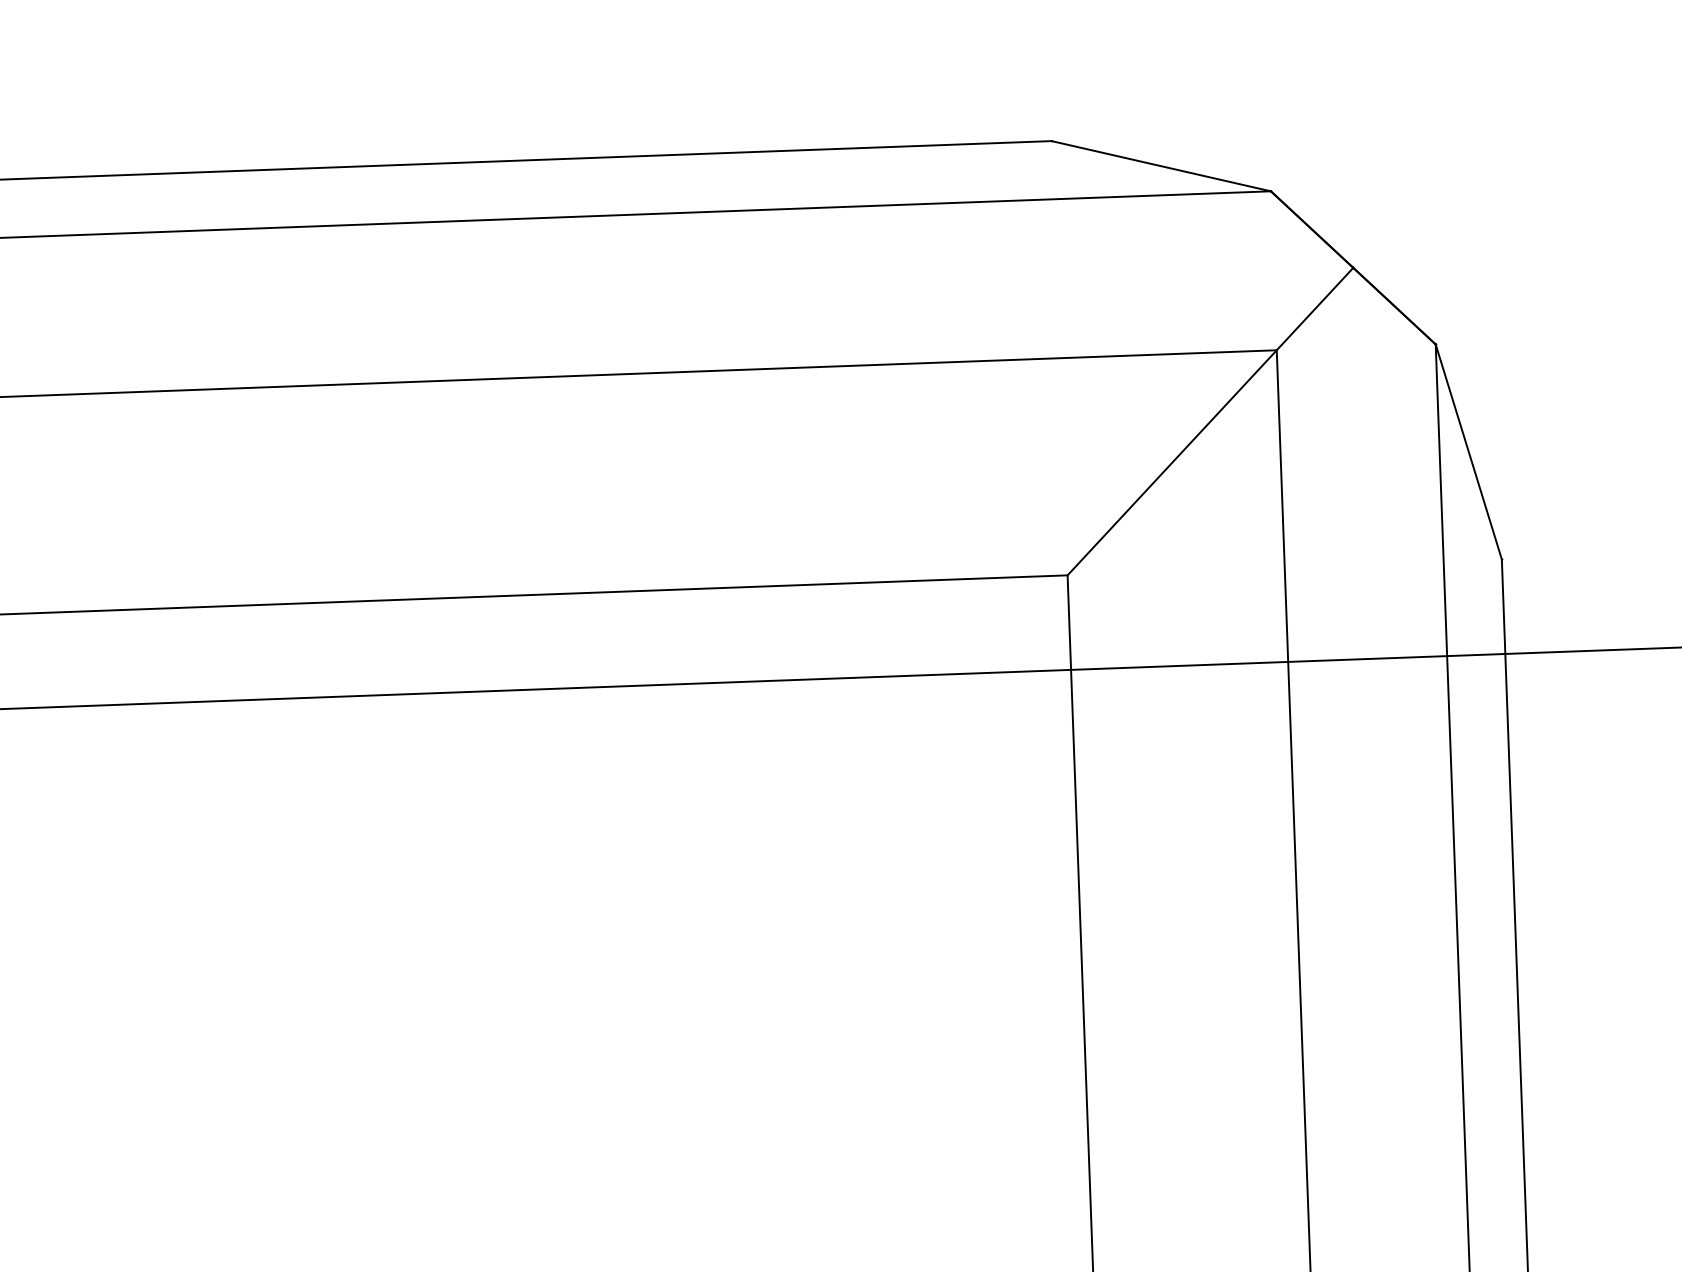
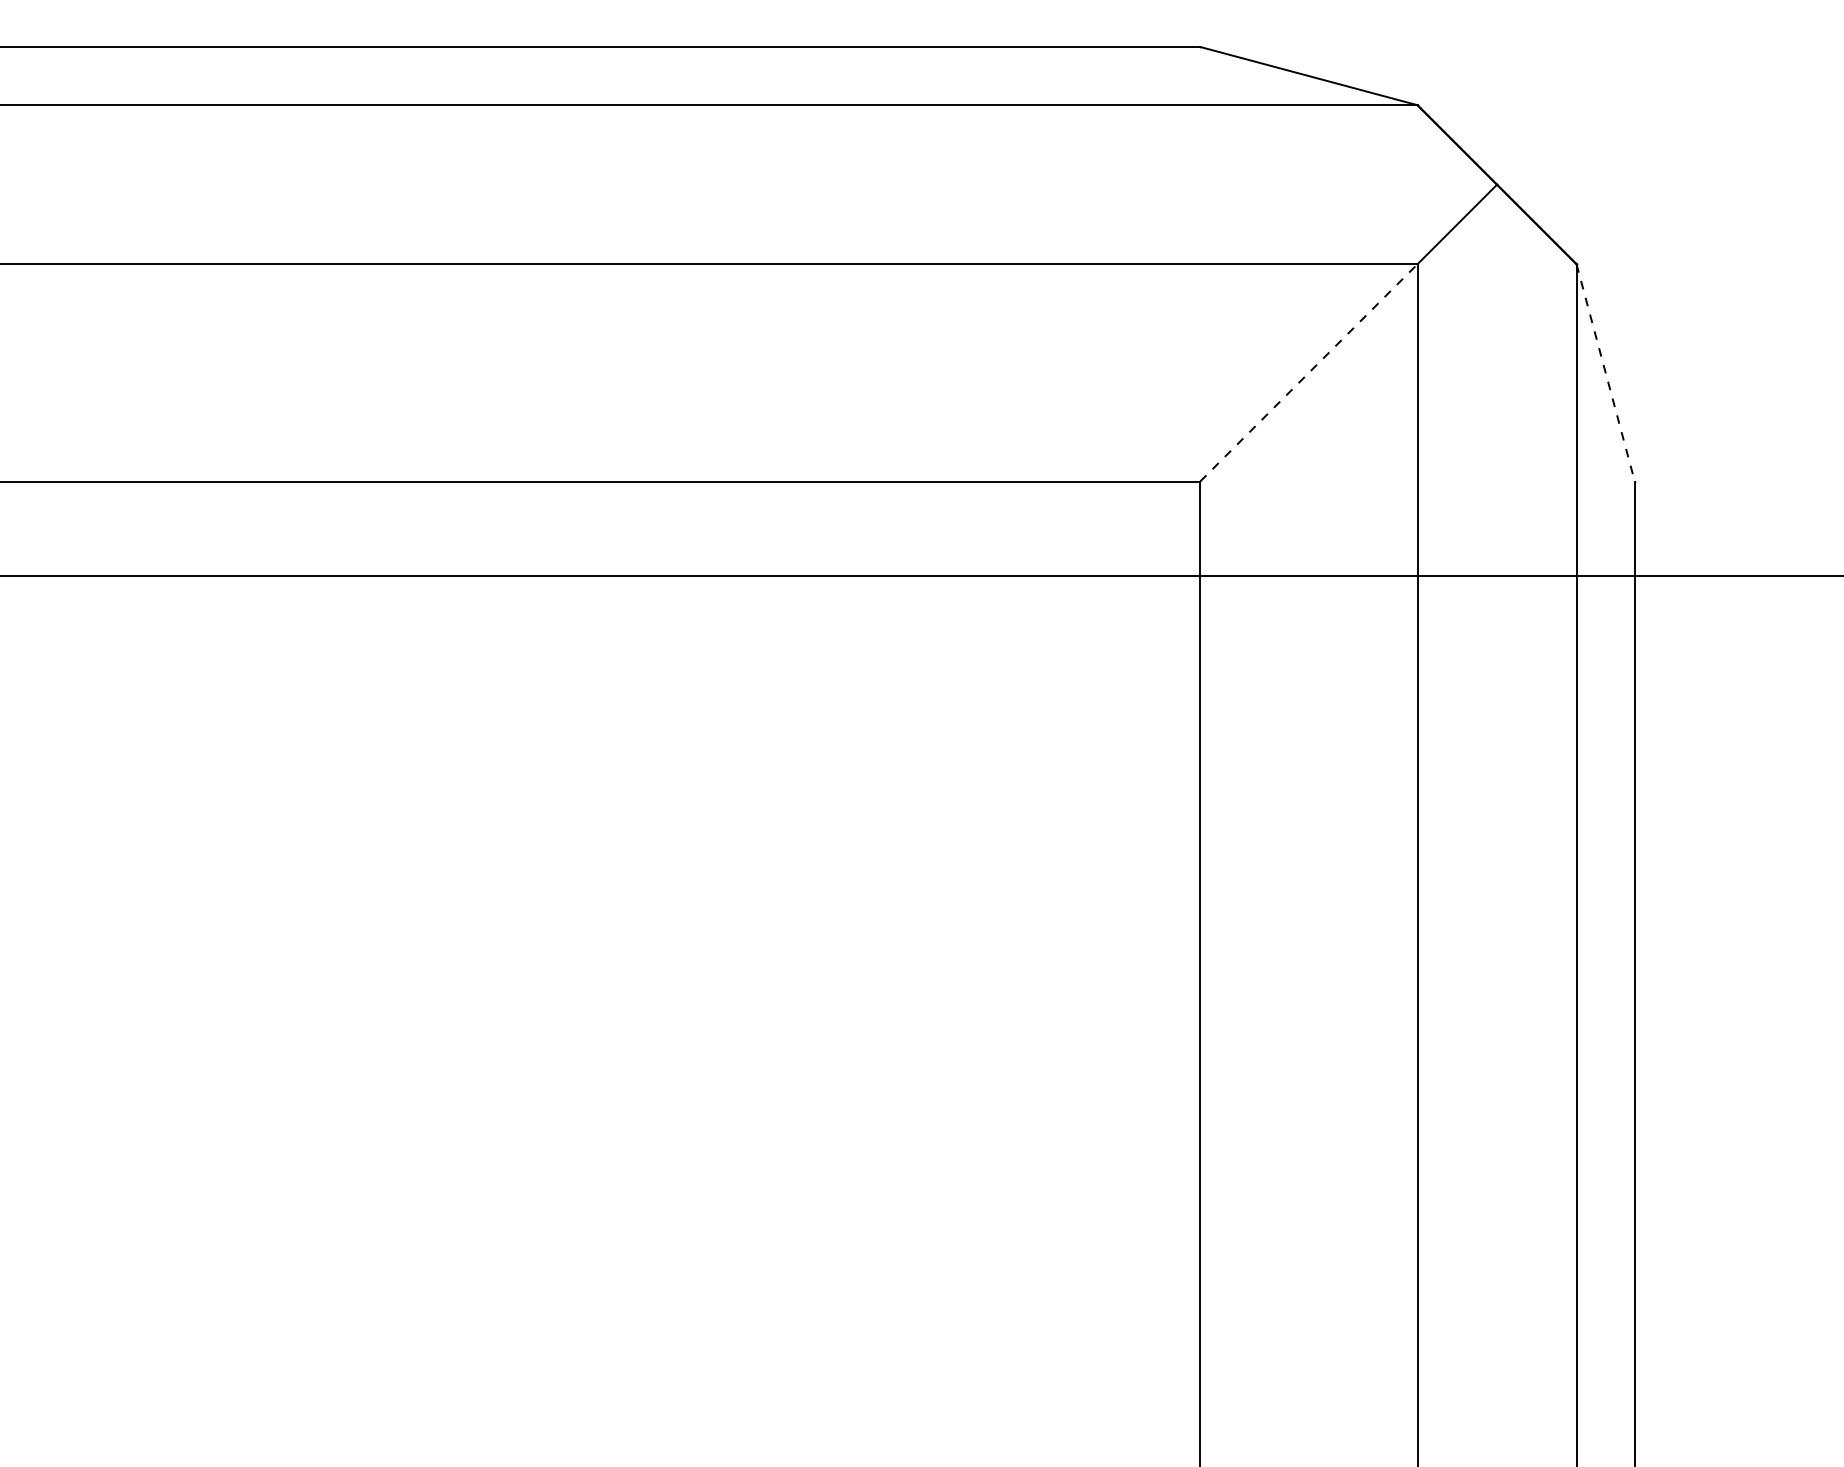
line: (1468, 452) -> (1605, 373), solid -> dashed
line: (1171, 462) -> (1308, 372), solid -> dashed

